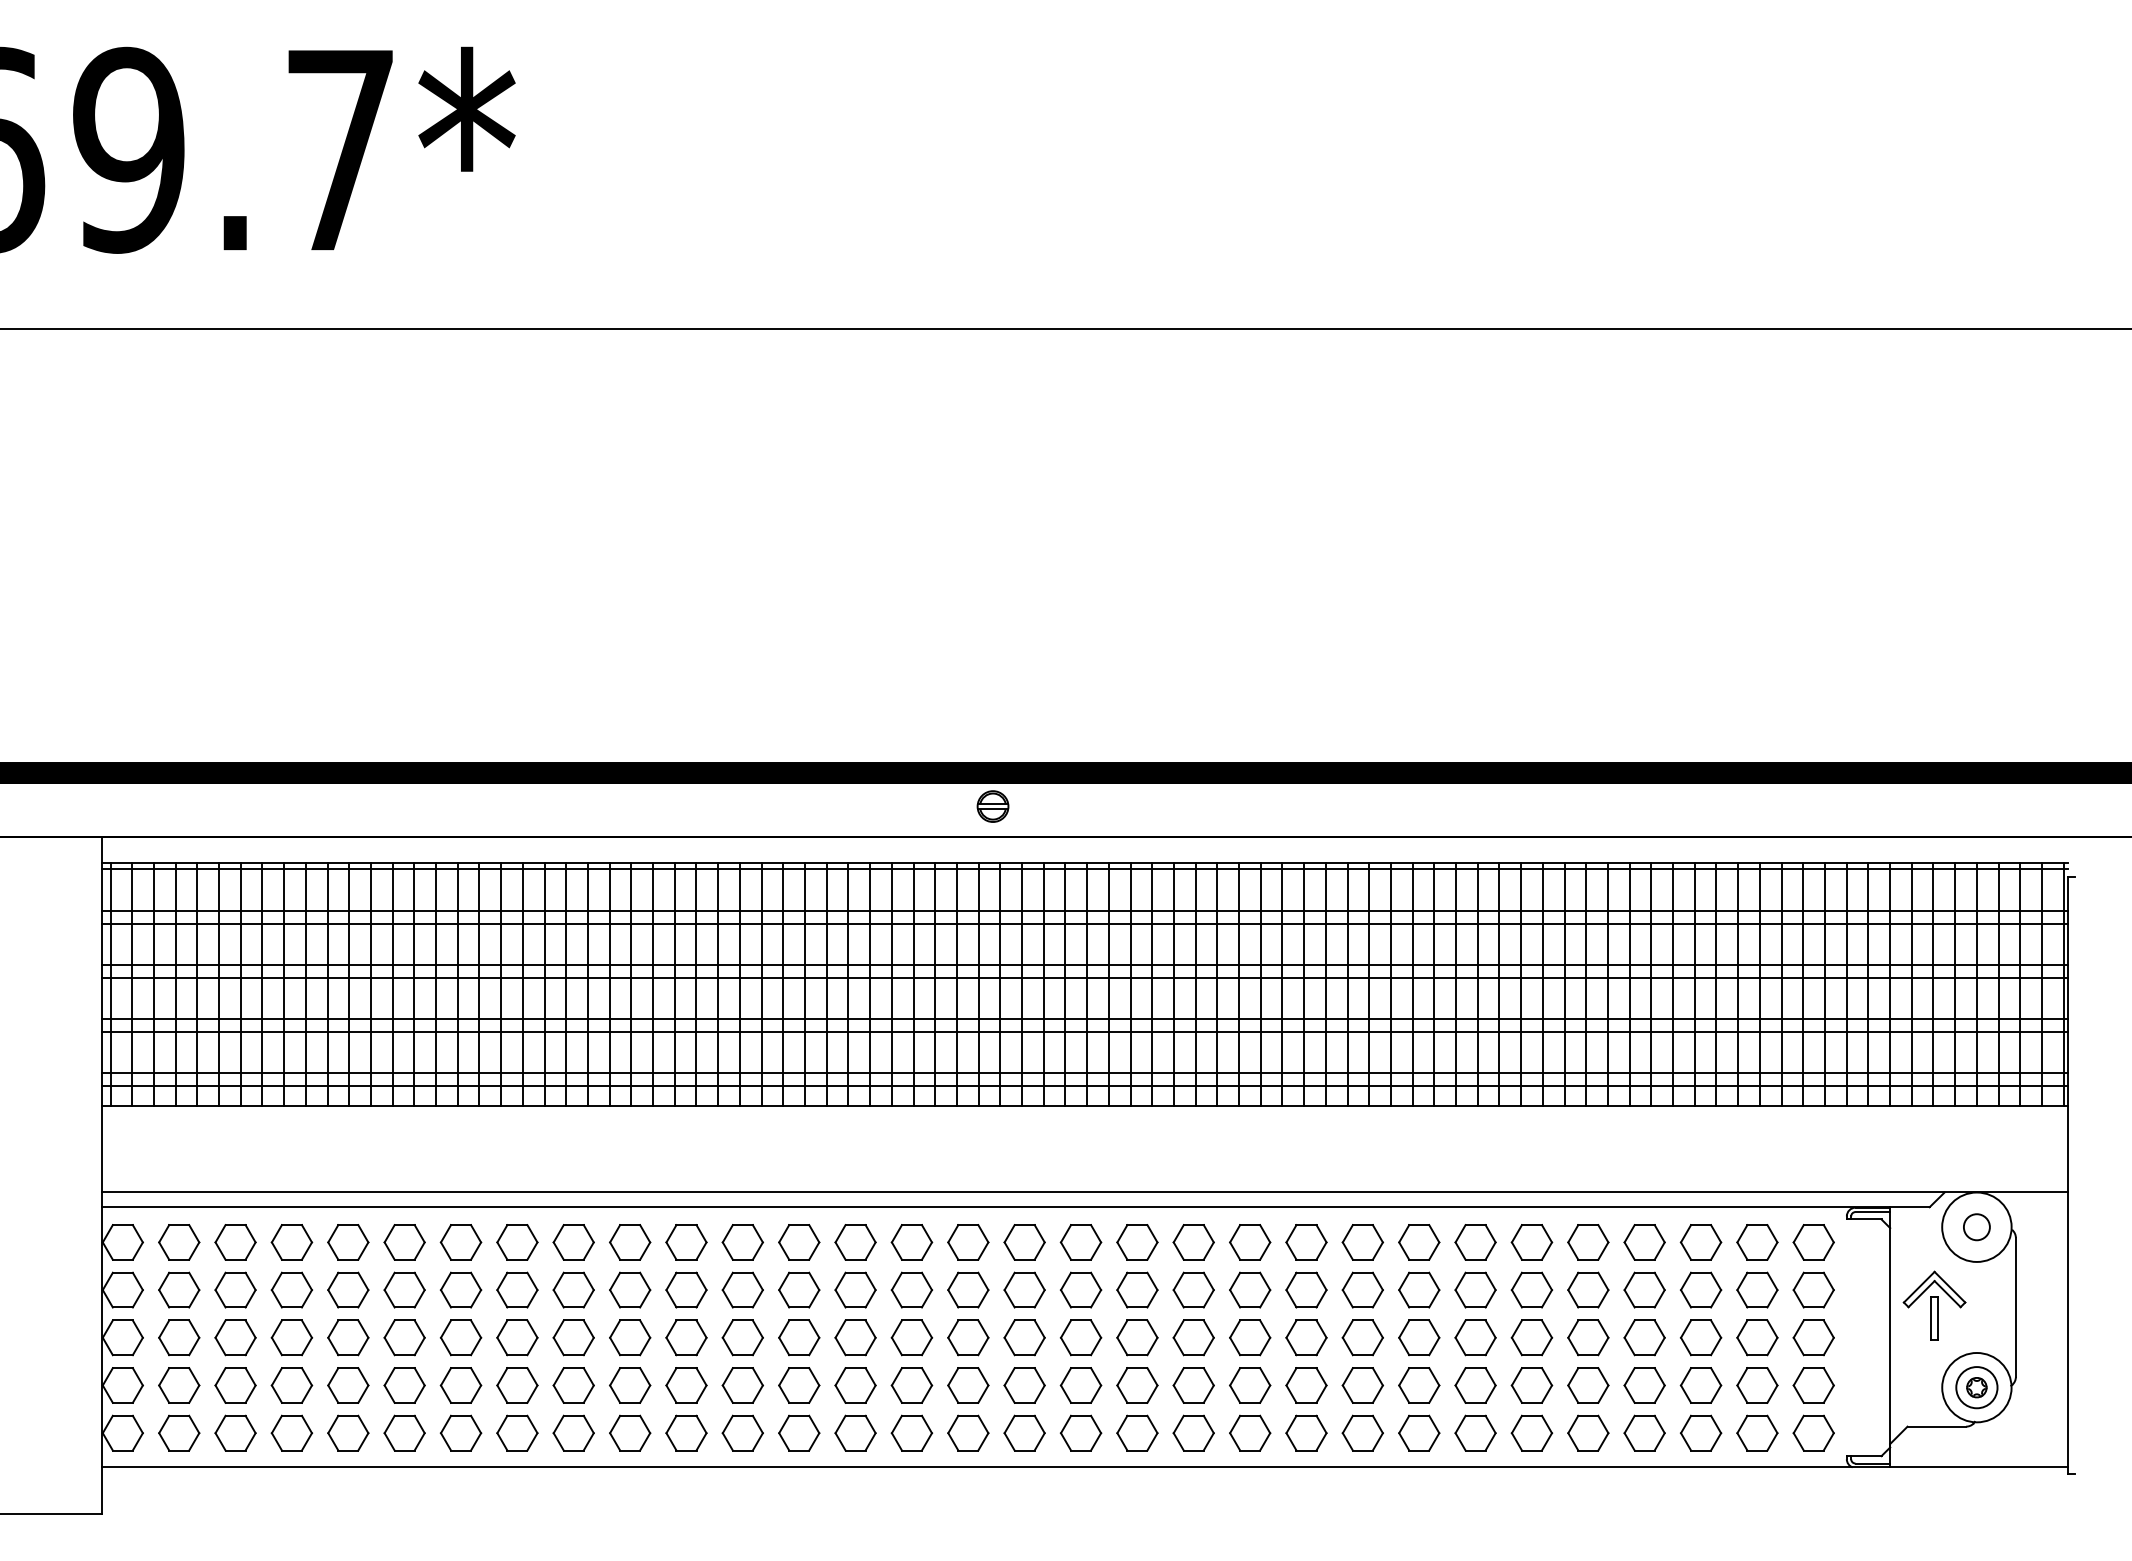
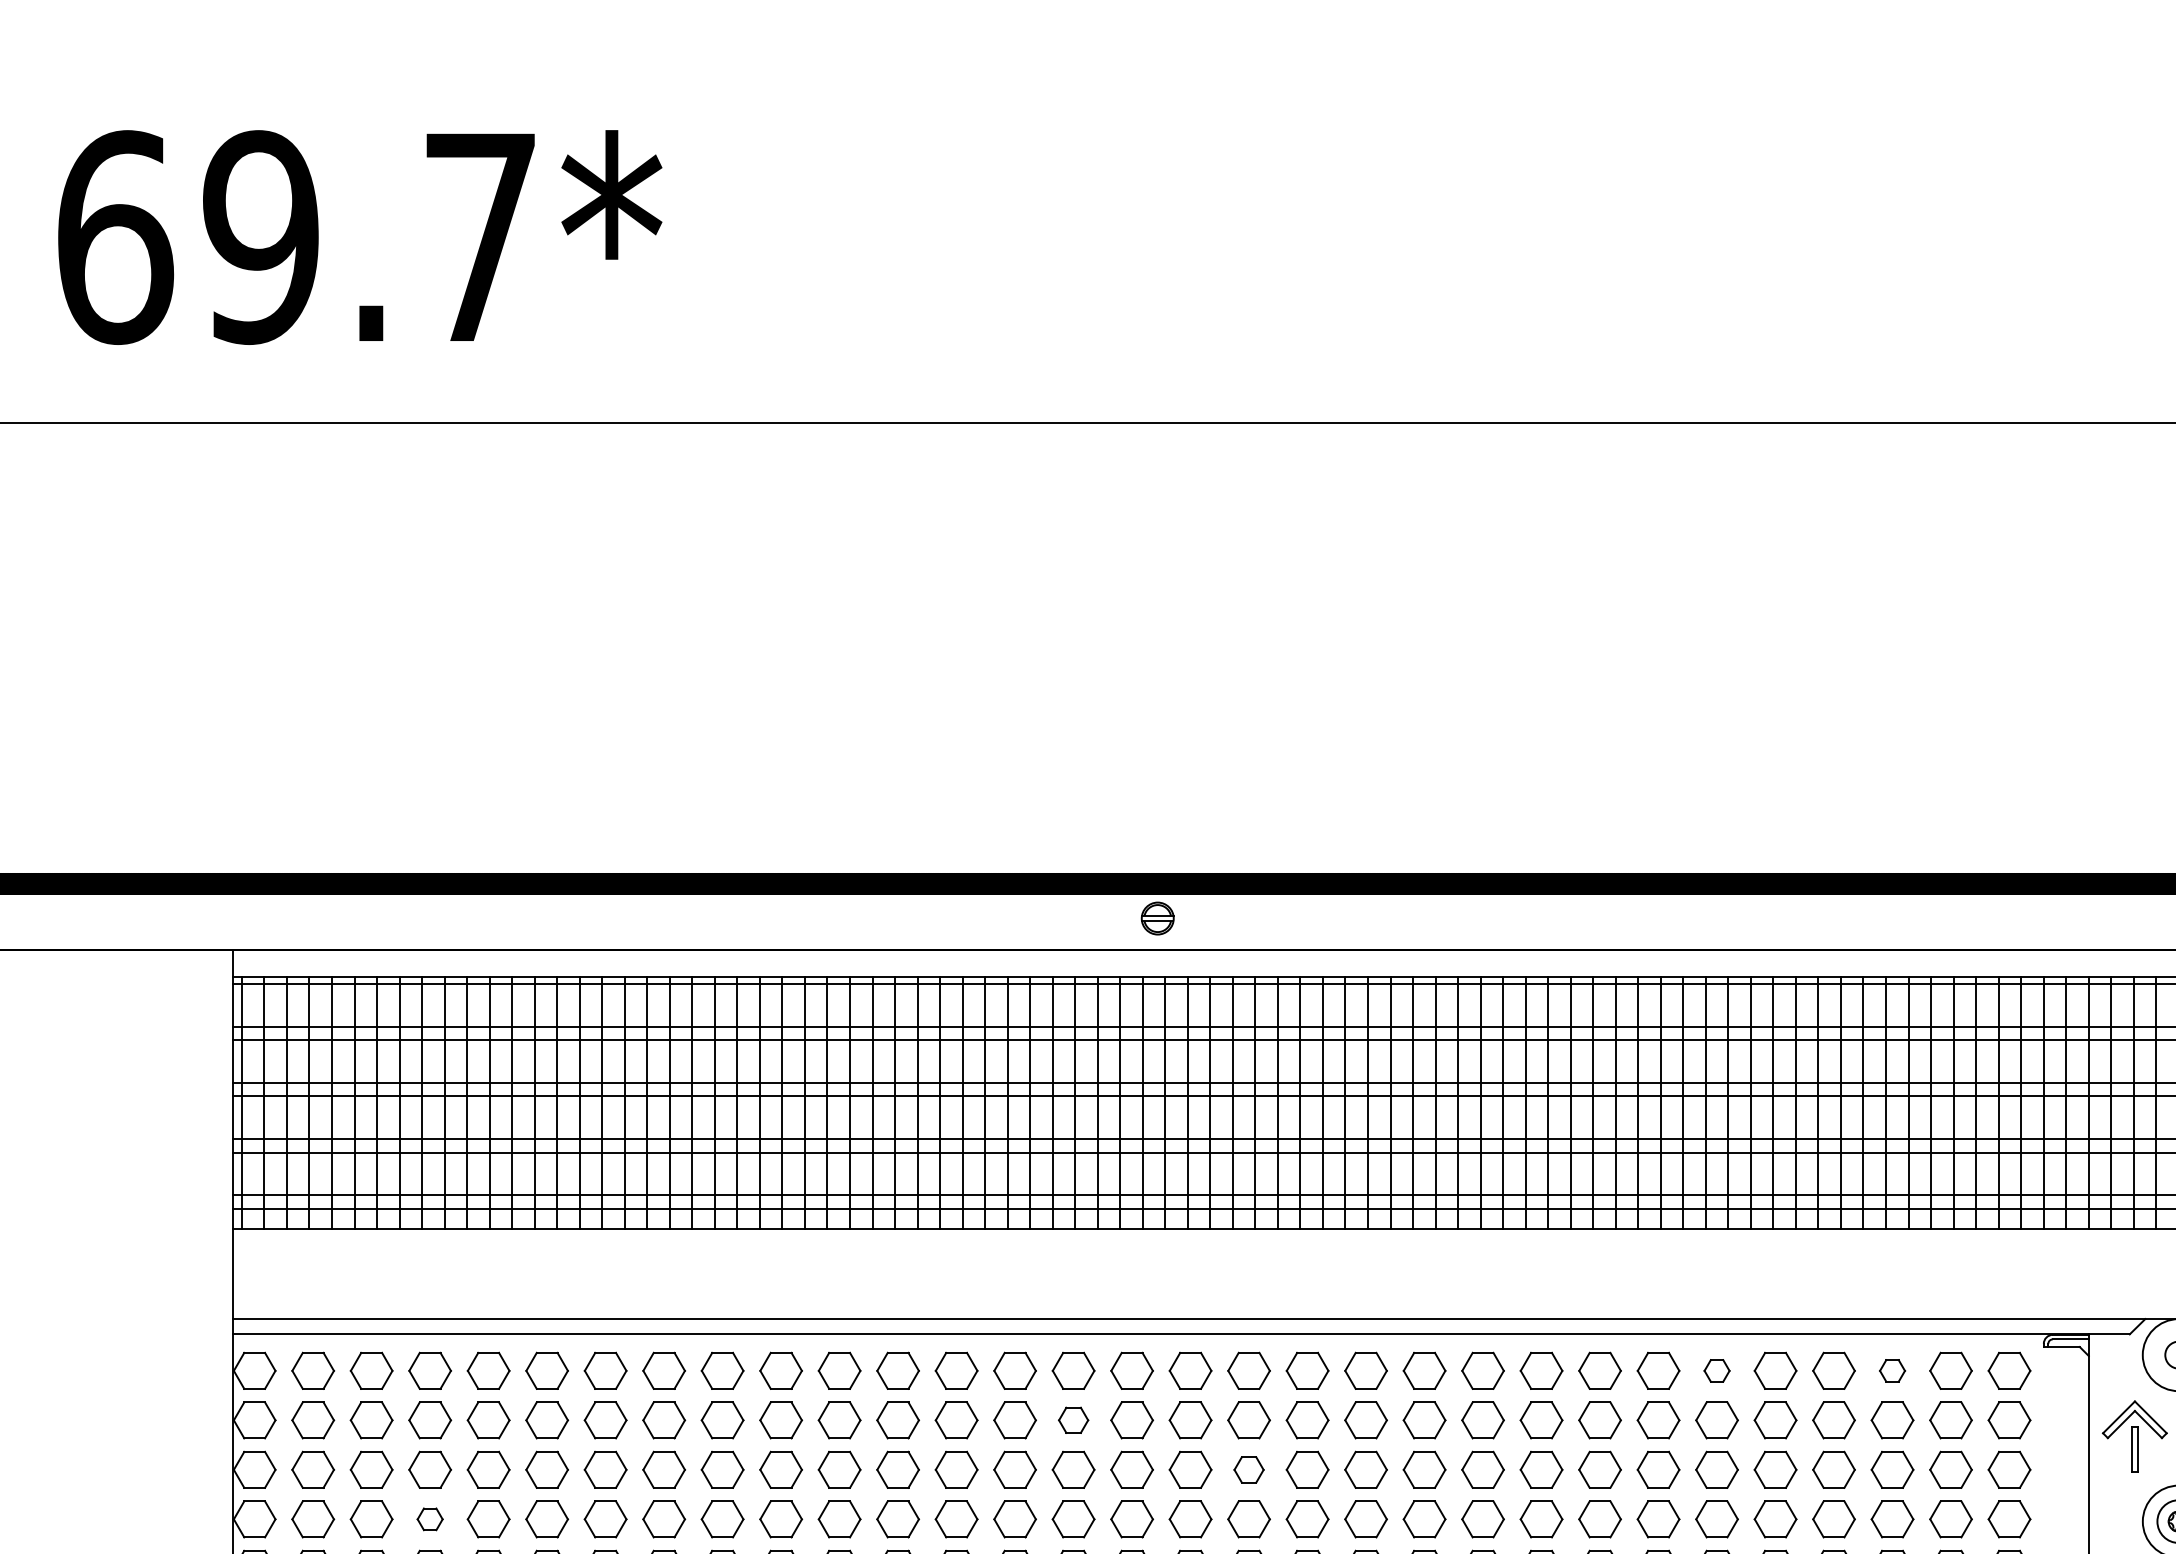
part: (1531, 1242) -> (1716, 1370), size x0.6
part: (1700, 1242) -> (1891, 1370), size x0.6
part: (911, 1289) -> (1073, 1419), size x0.7
part: (1080, 1337) -> (1248, 1469), size x0.7
part: (291, 1385) -> (429, 1519), size x0.6

